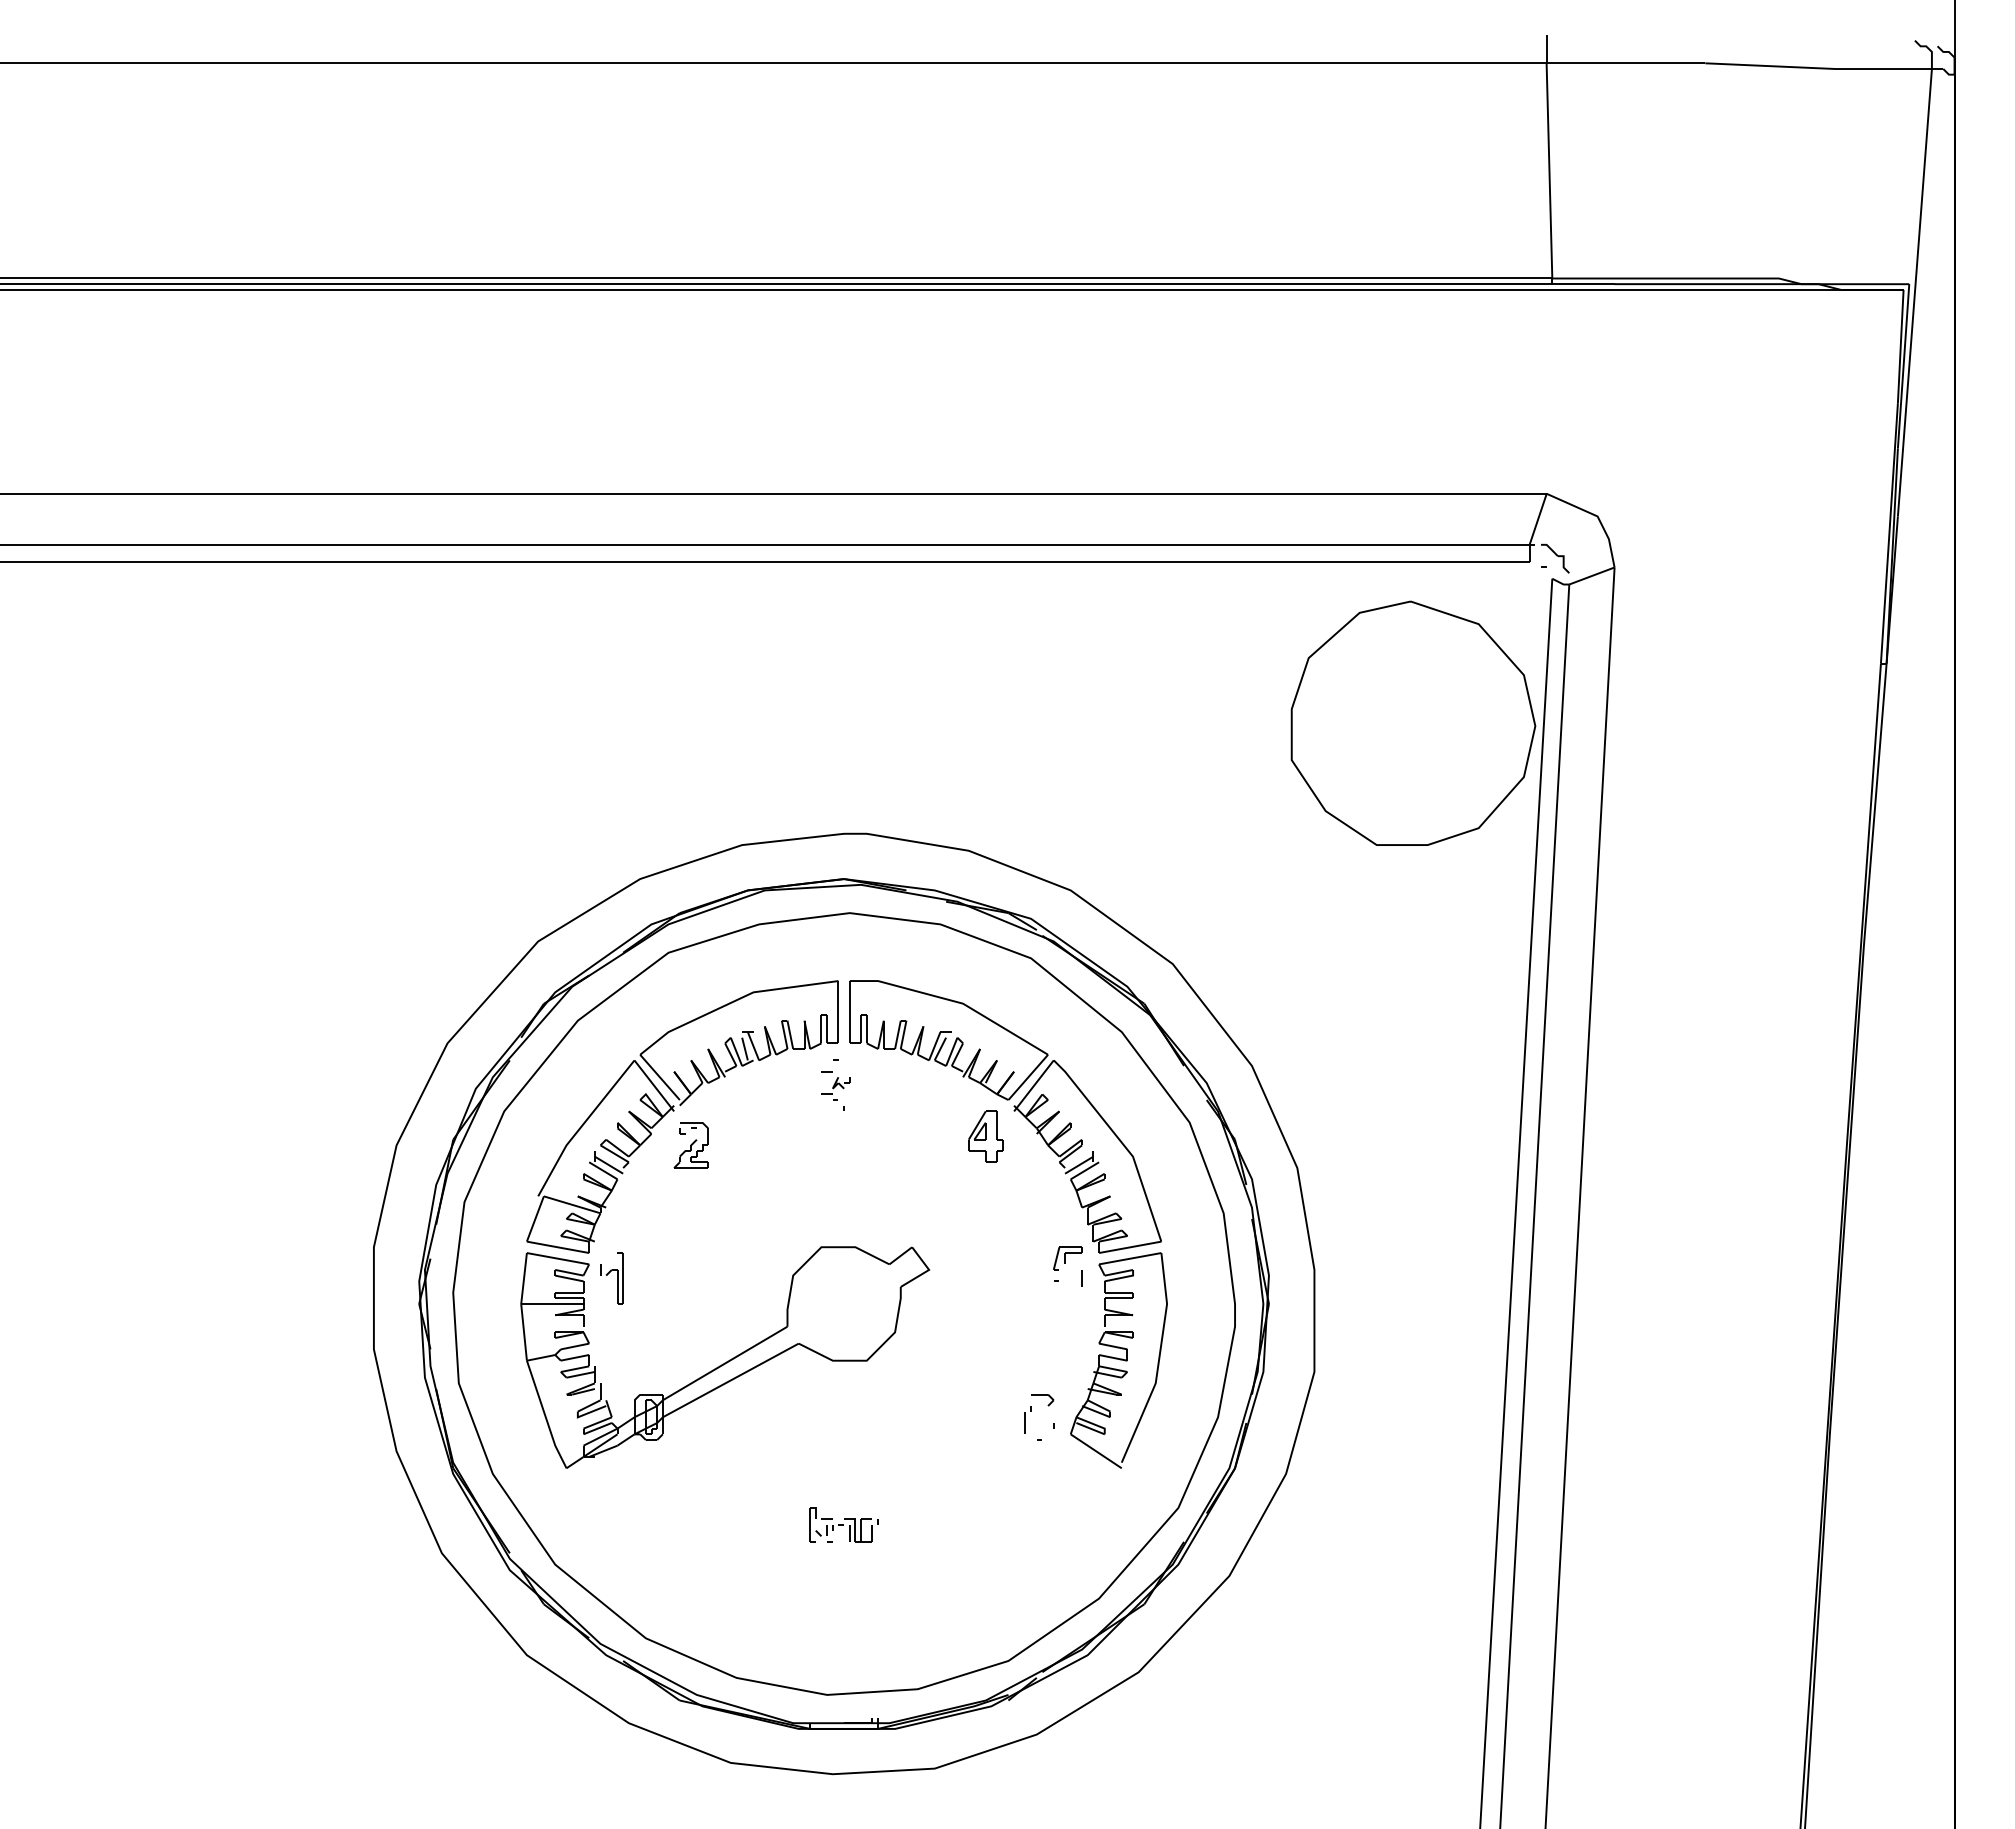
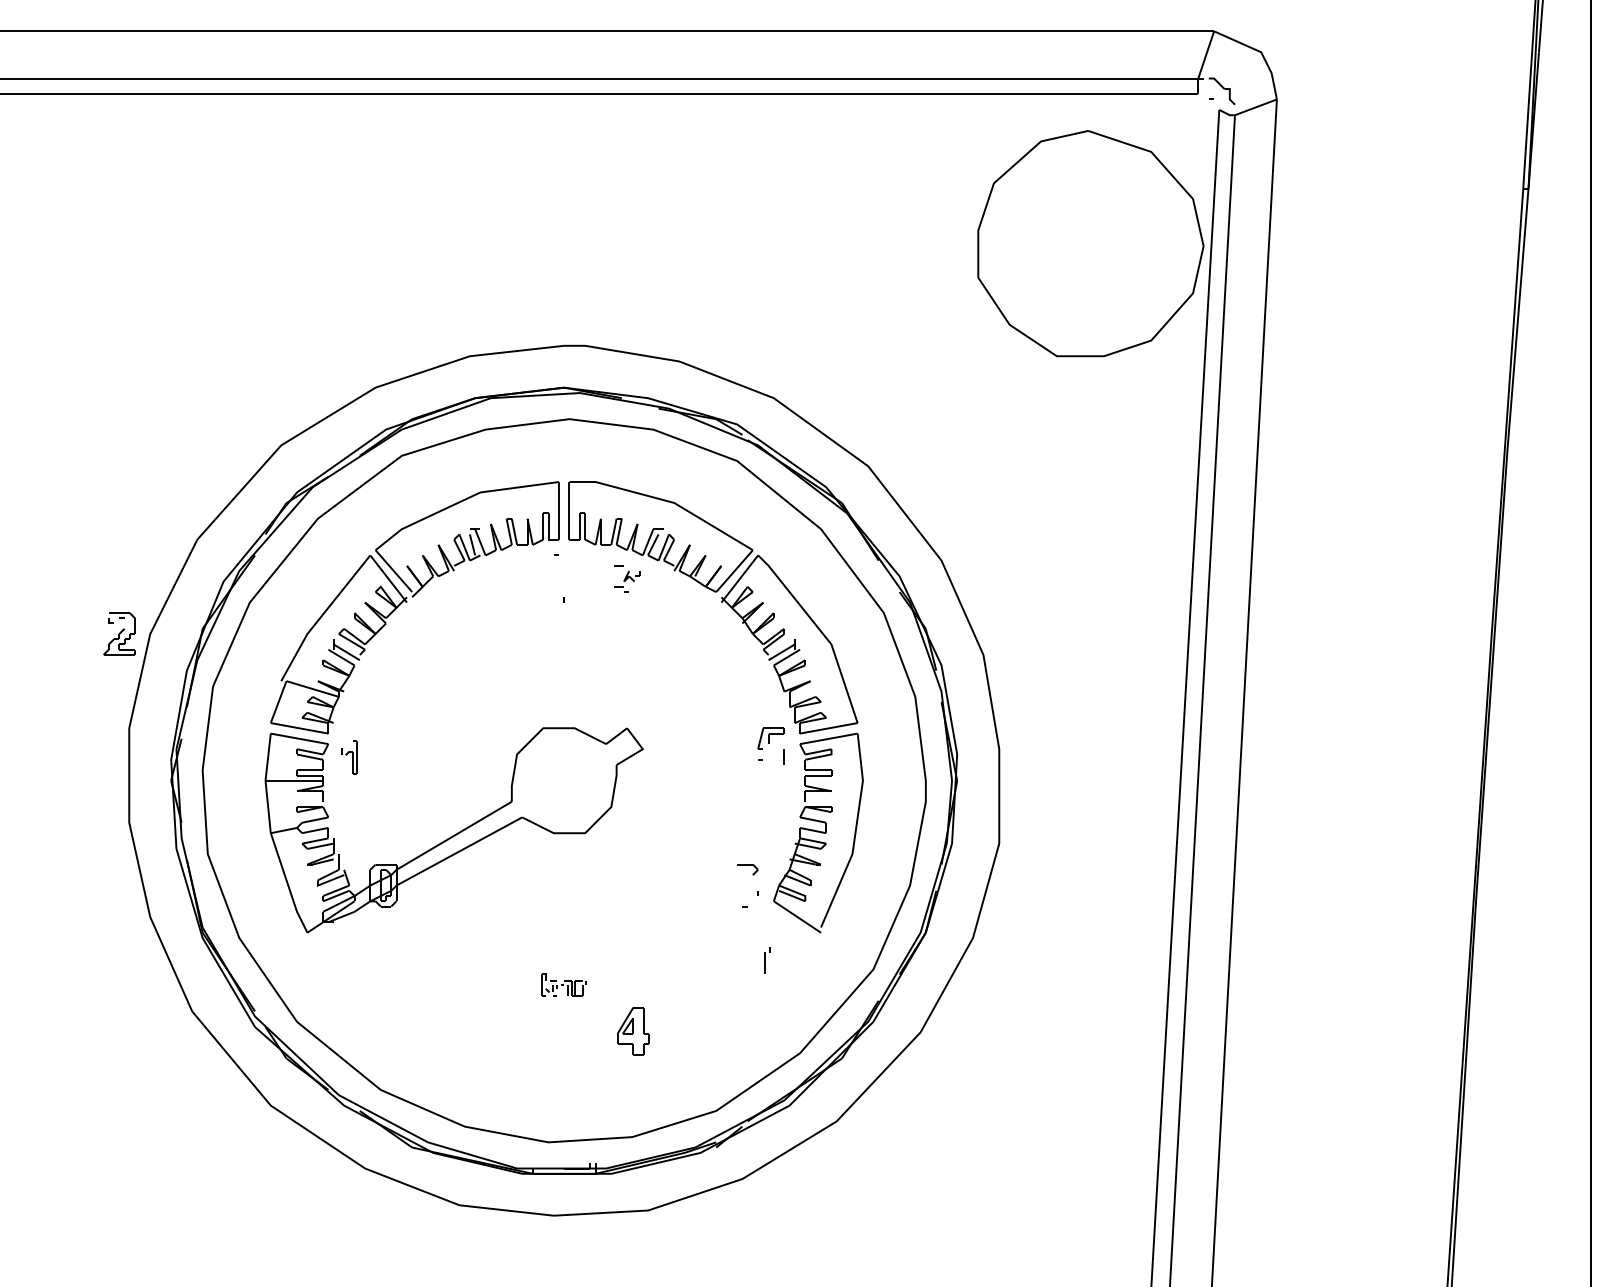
part: (835, 1085) -> (626, 578), moved
part: (985, 1136) -> (633, 1030), moved
part: (690, 1145) -> (118, 634), moved
part: (611, 1278) -> (349, 757), size x0.7
part: (1027, 1419) -> (767, 959), moved
part: (843, 1524) -> (563, 984), size x0.7

